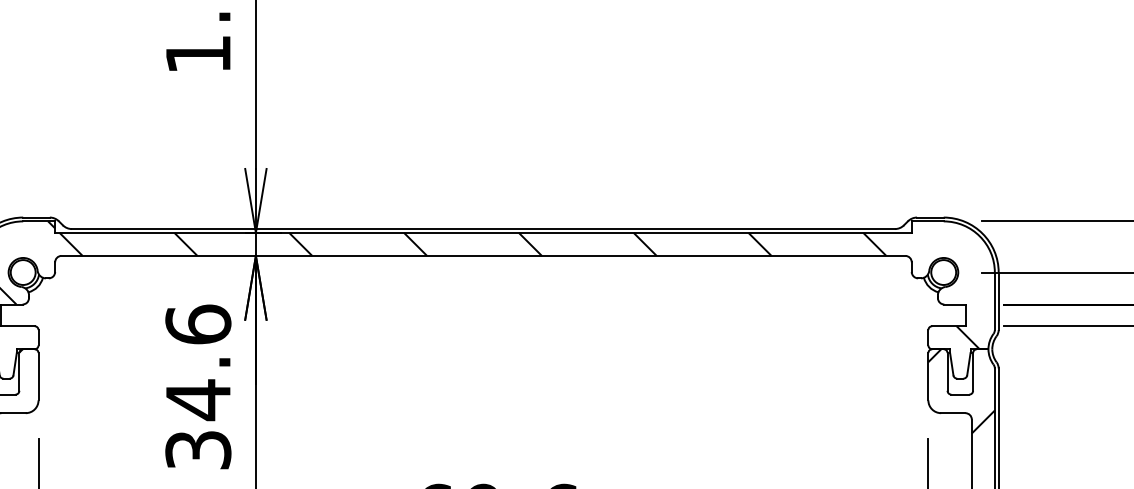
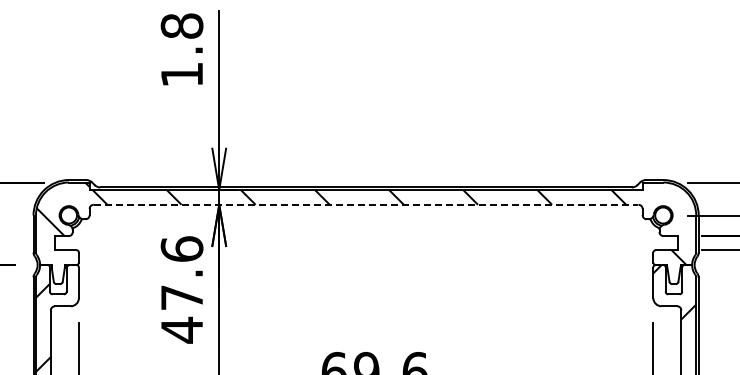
line: (484, 255) -> (366, 204), solid -> dashed
text: (197, 424) -> (181, 313), 34.6 -> 47.6

